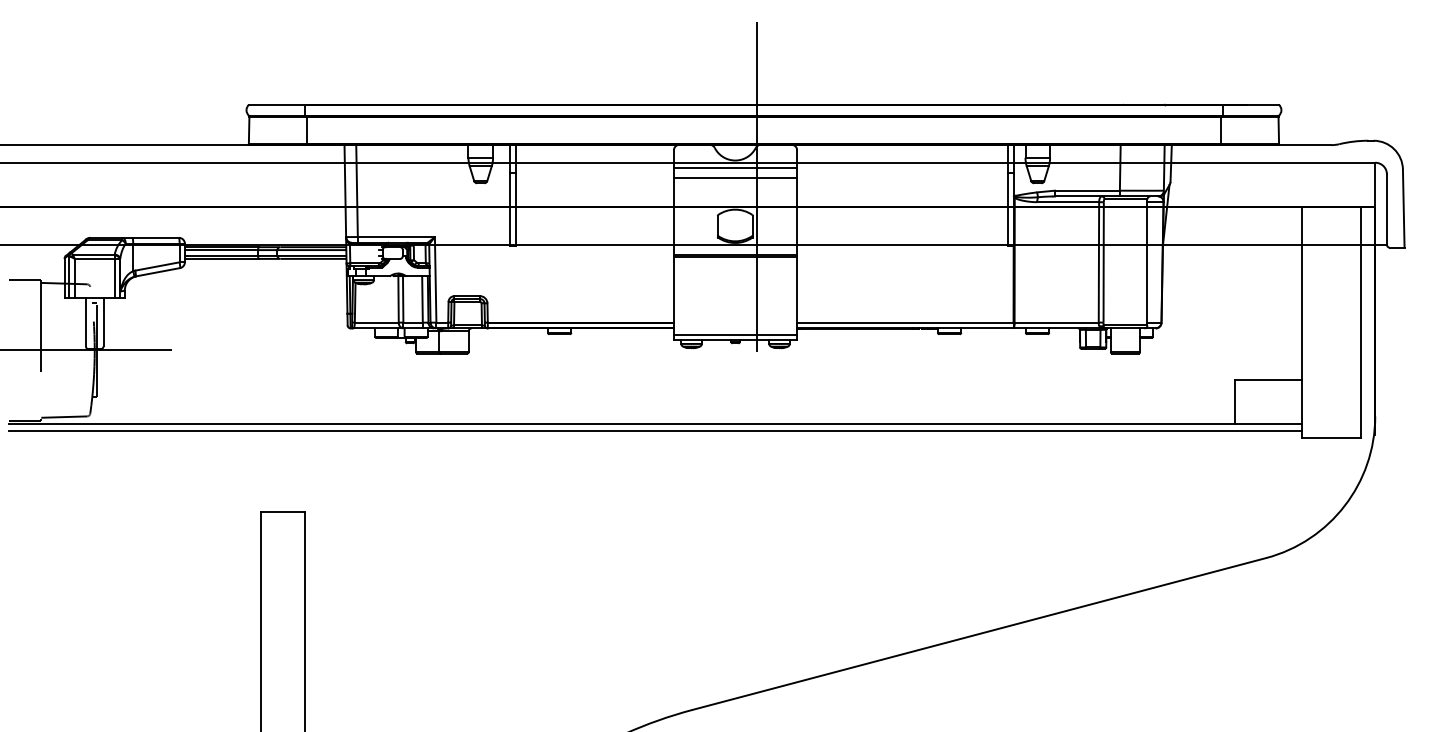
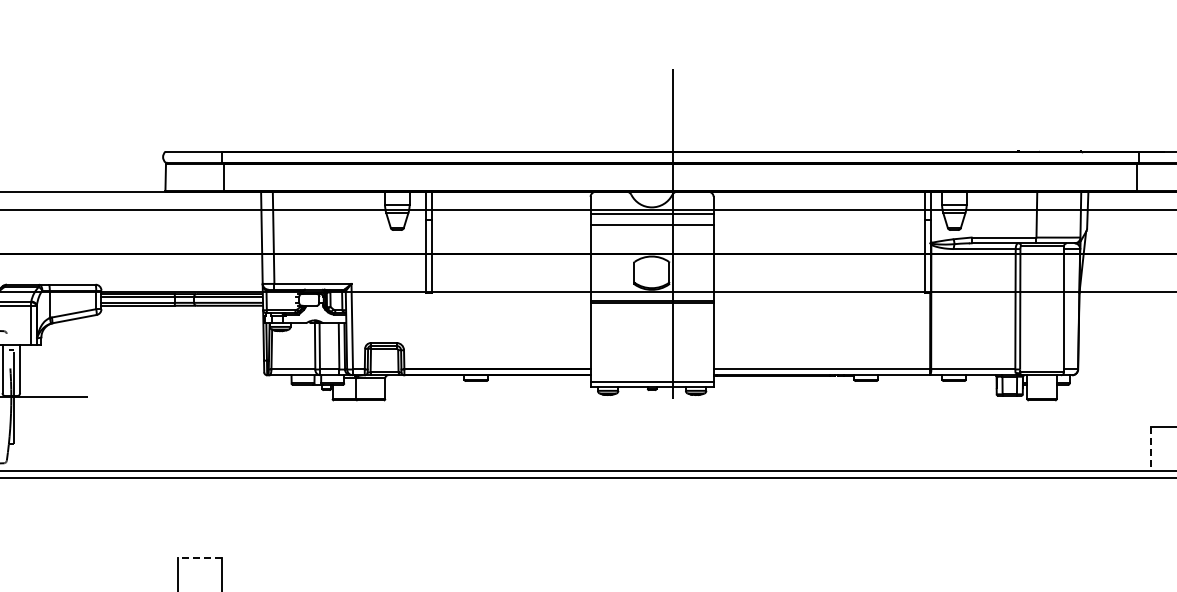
line: (1234, 401) -> (1151, 448), solid -> dashed
line: (283, 511) -> (200, 558), solid -> dashed

